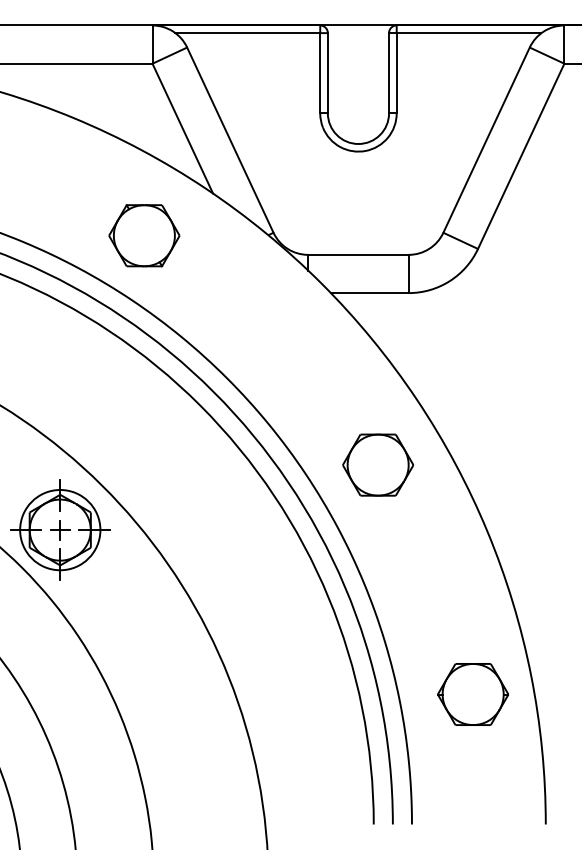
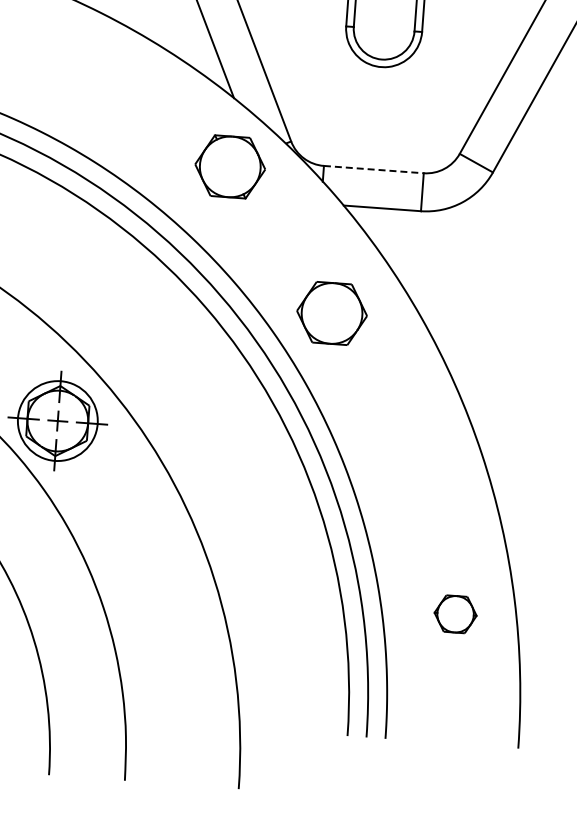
part: (144, 235) -> (230, 166), moved
line: (358, 254) -> (373, 169), solid -> dashed
part: (377, 464) -> (331, 312), moved
part: (472, 694) -> (455, 614), size x0.6

